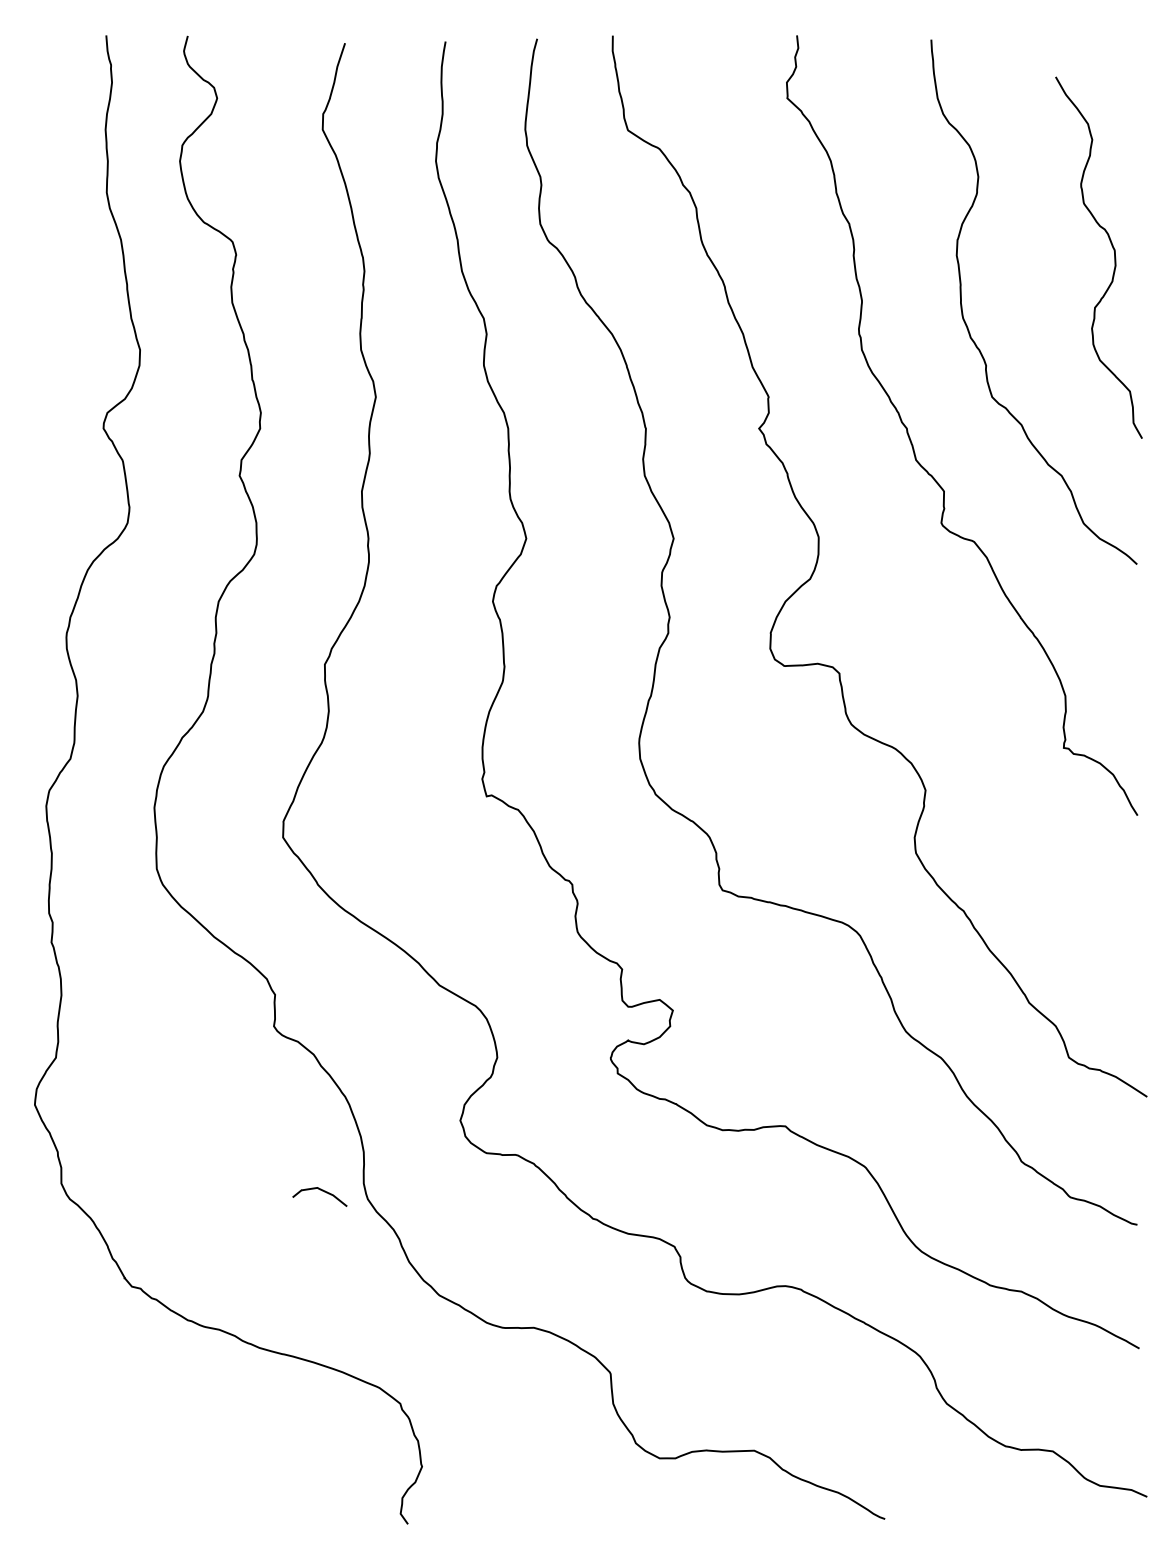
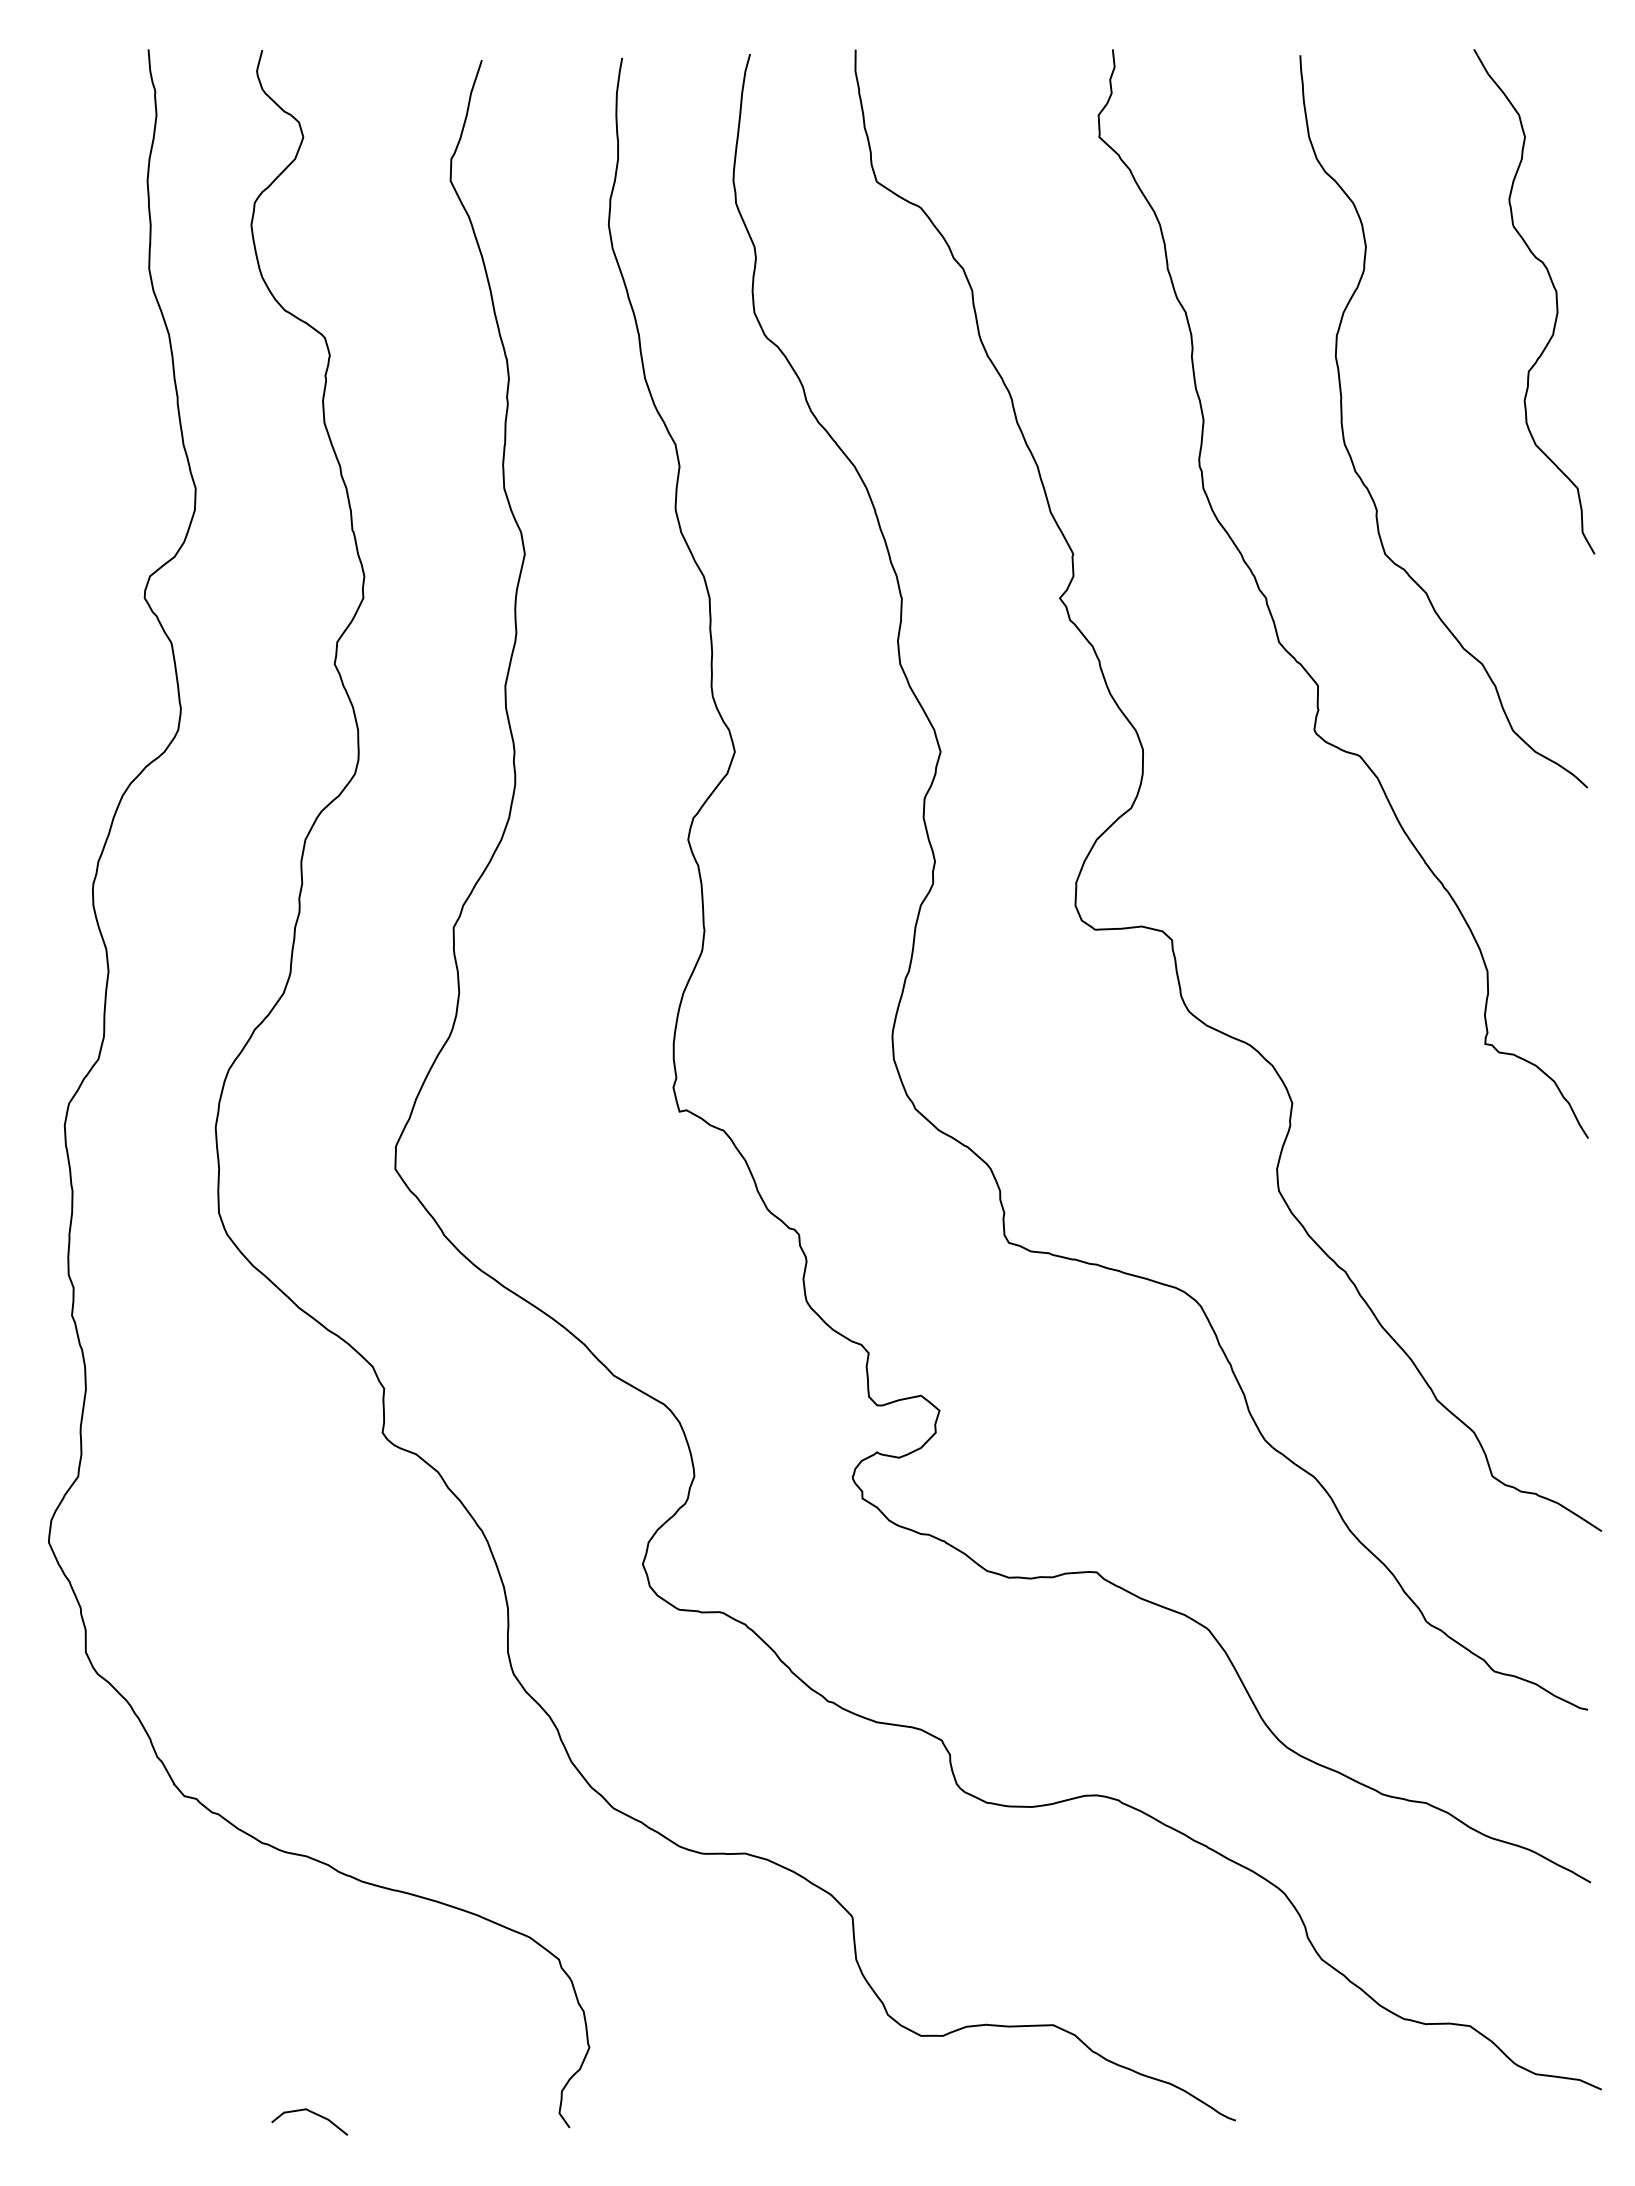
curve: (1114, 255) -> (1555, 298), moved
curve: (321, 1190) -> (312, 2113), moved

